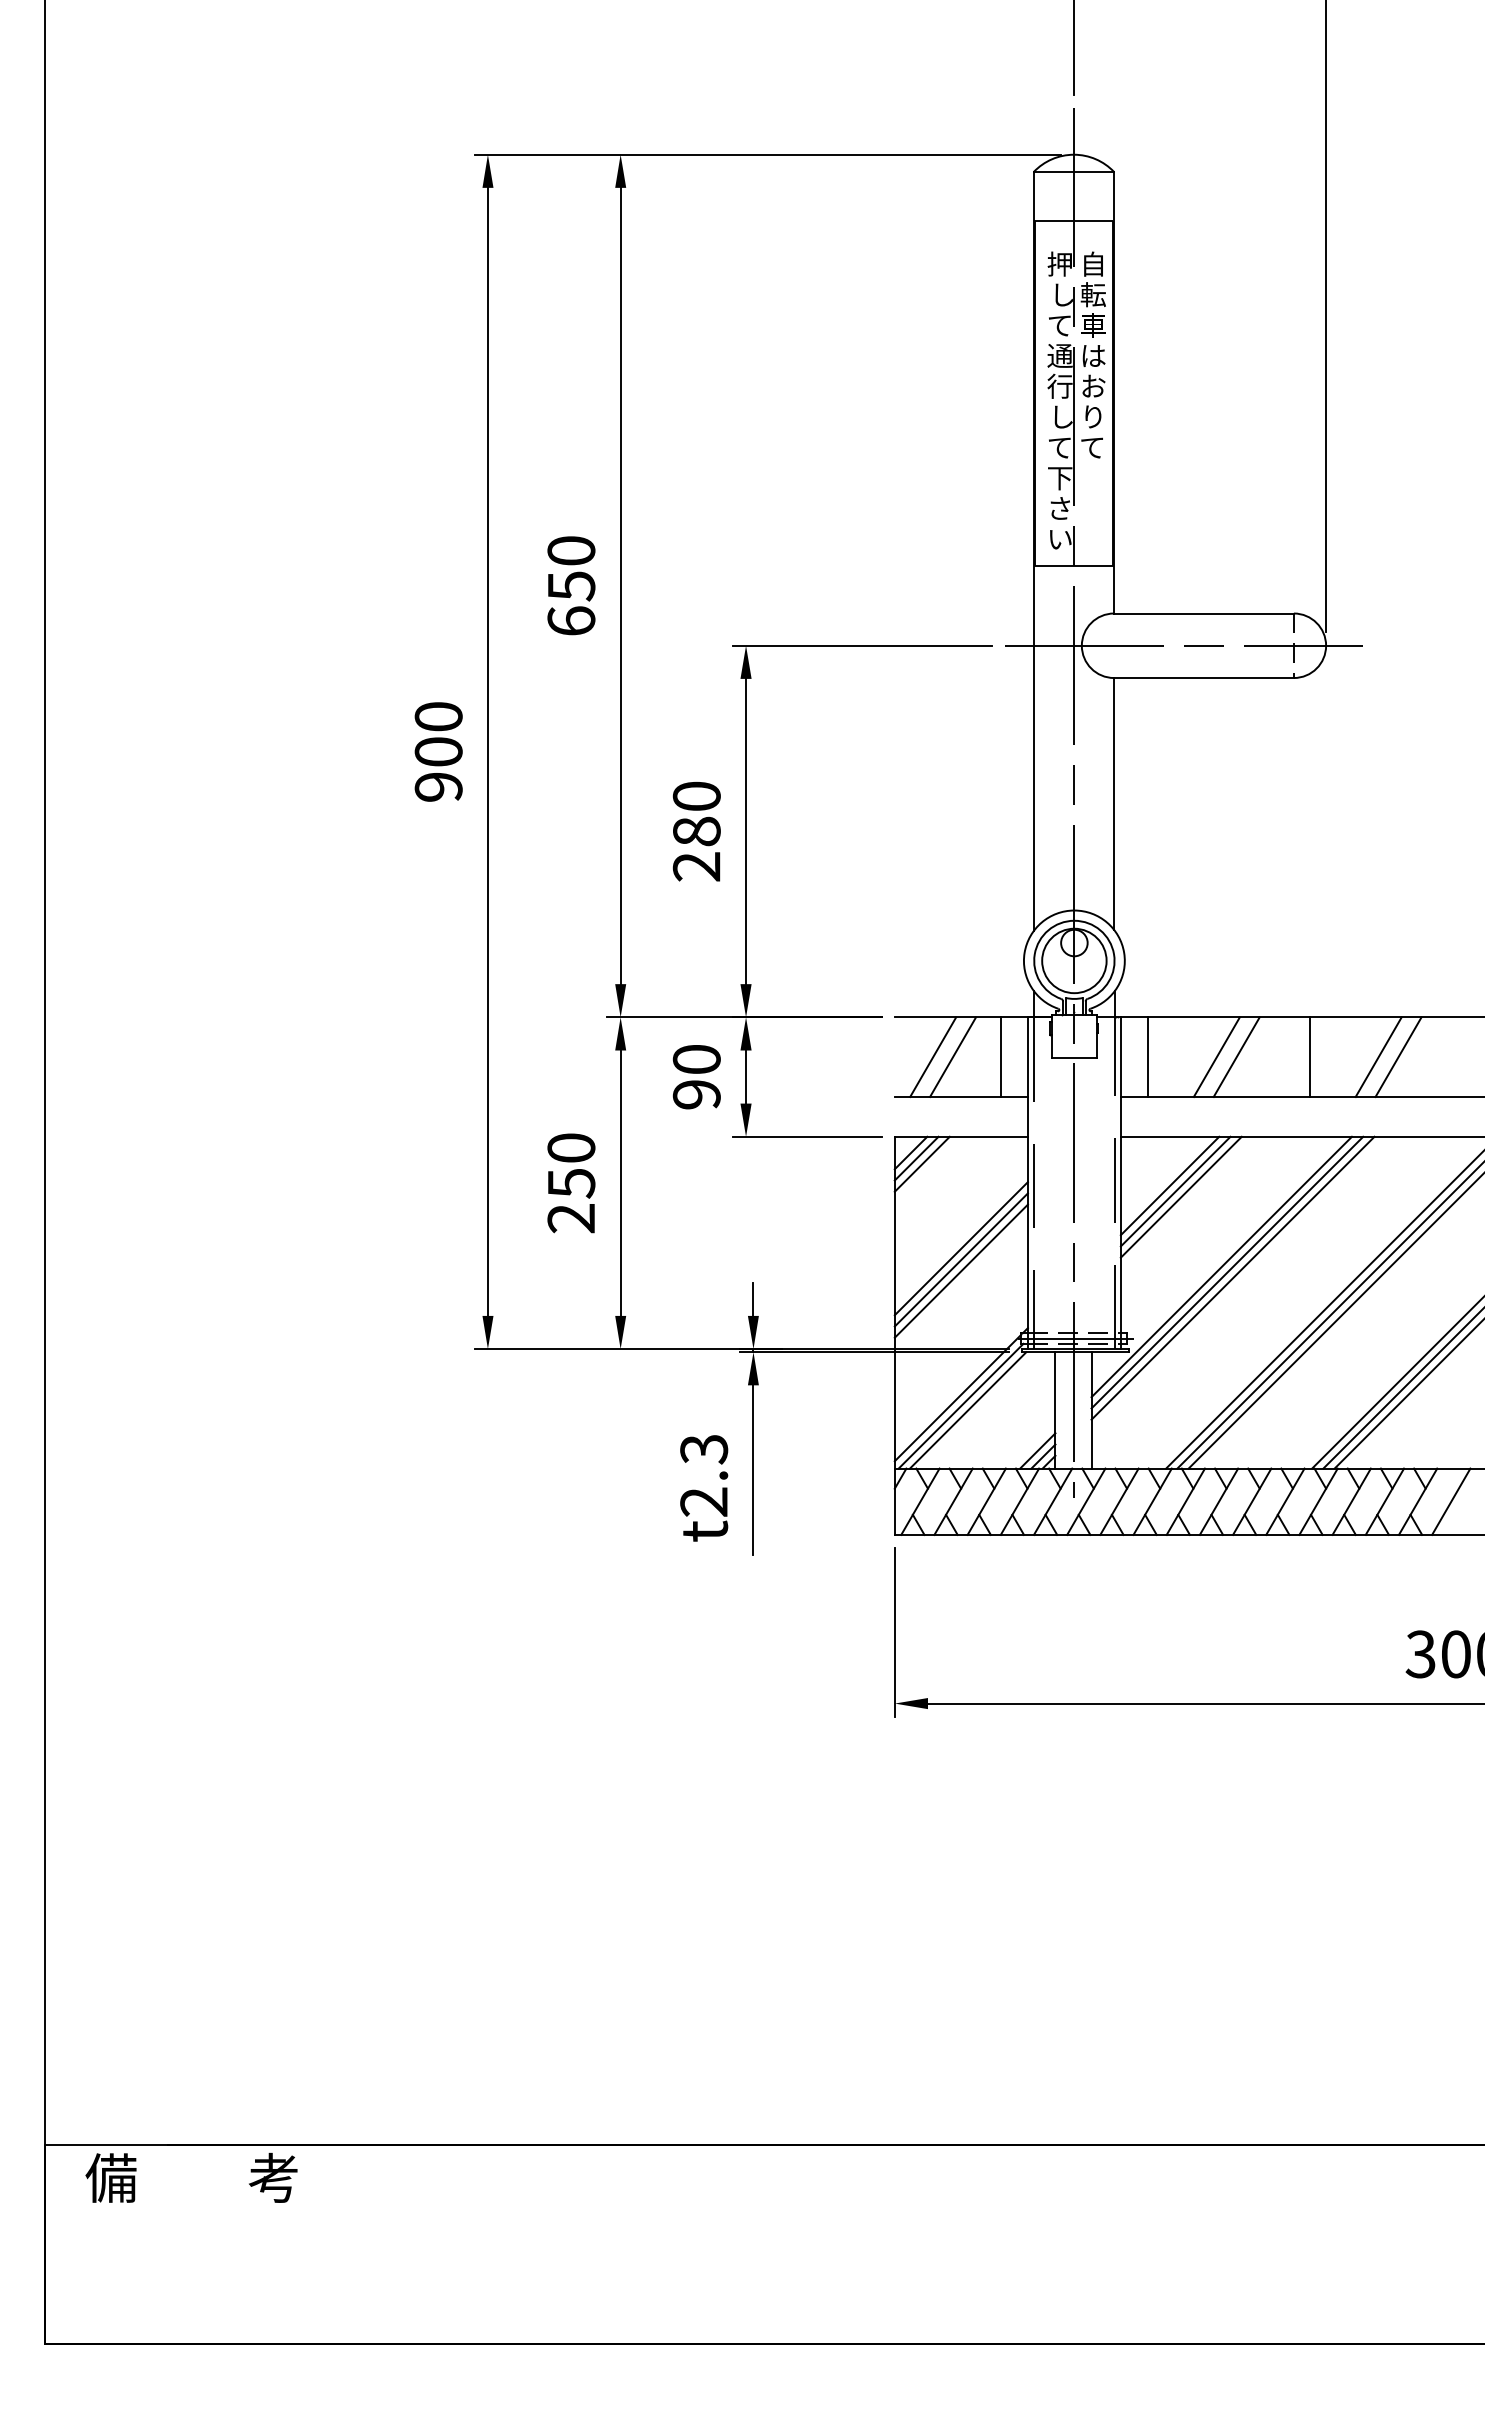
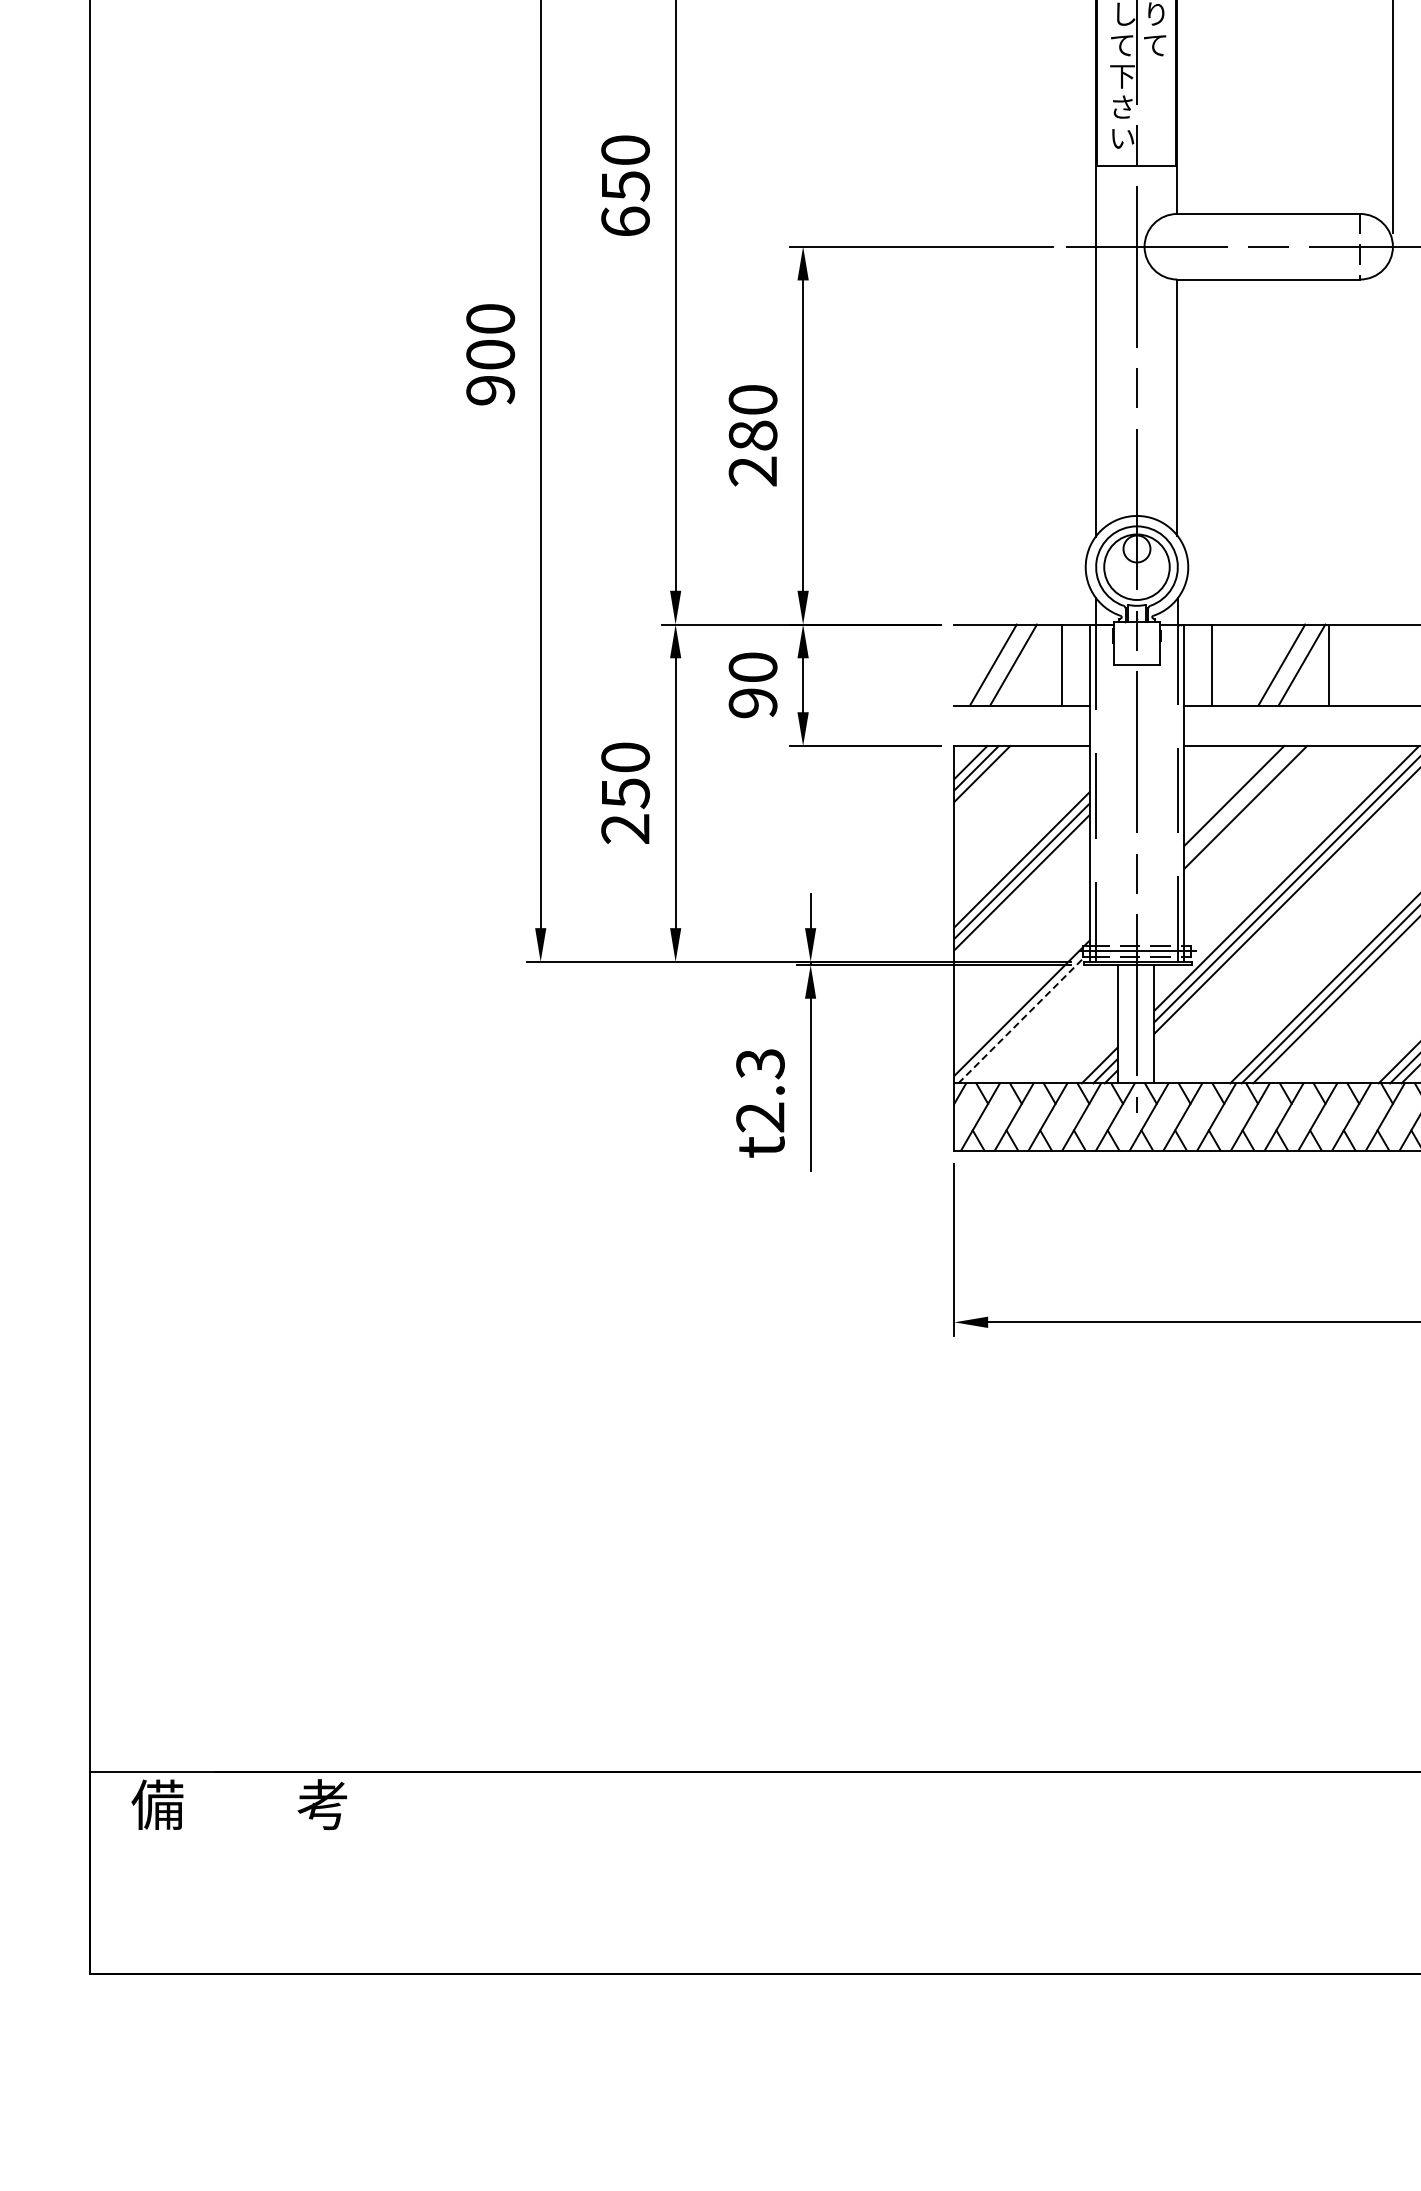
line: (1310, 1056) -> (1329, 664), moved
line: (1175, 1191) -> (1239, 801), removed
line: (961, 1405) -> (1022, 1019), solid -> dashed
line: (967, 1410) -> (1028, 1024), removed

